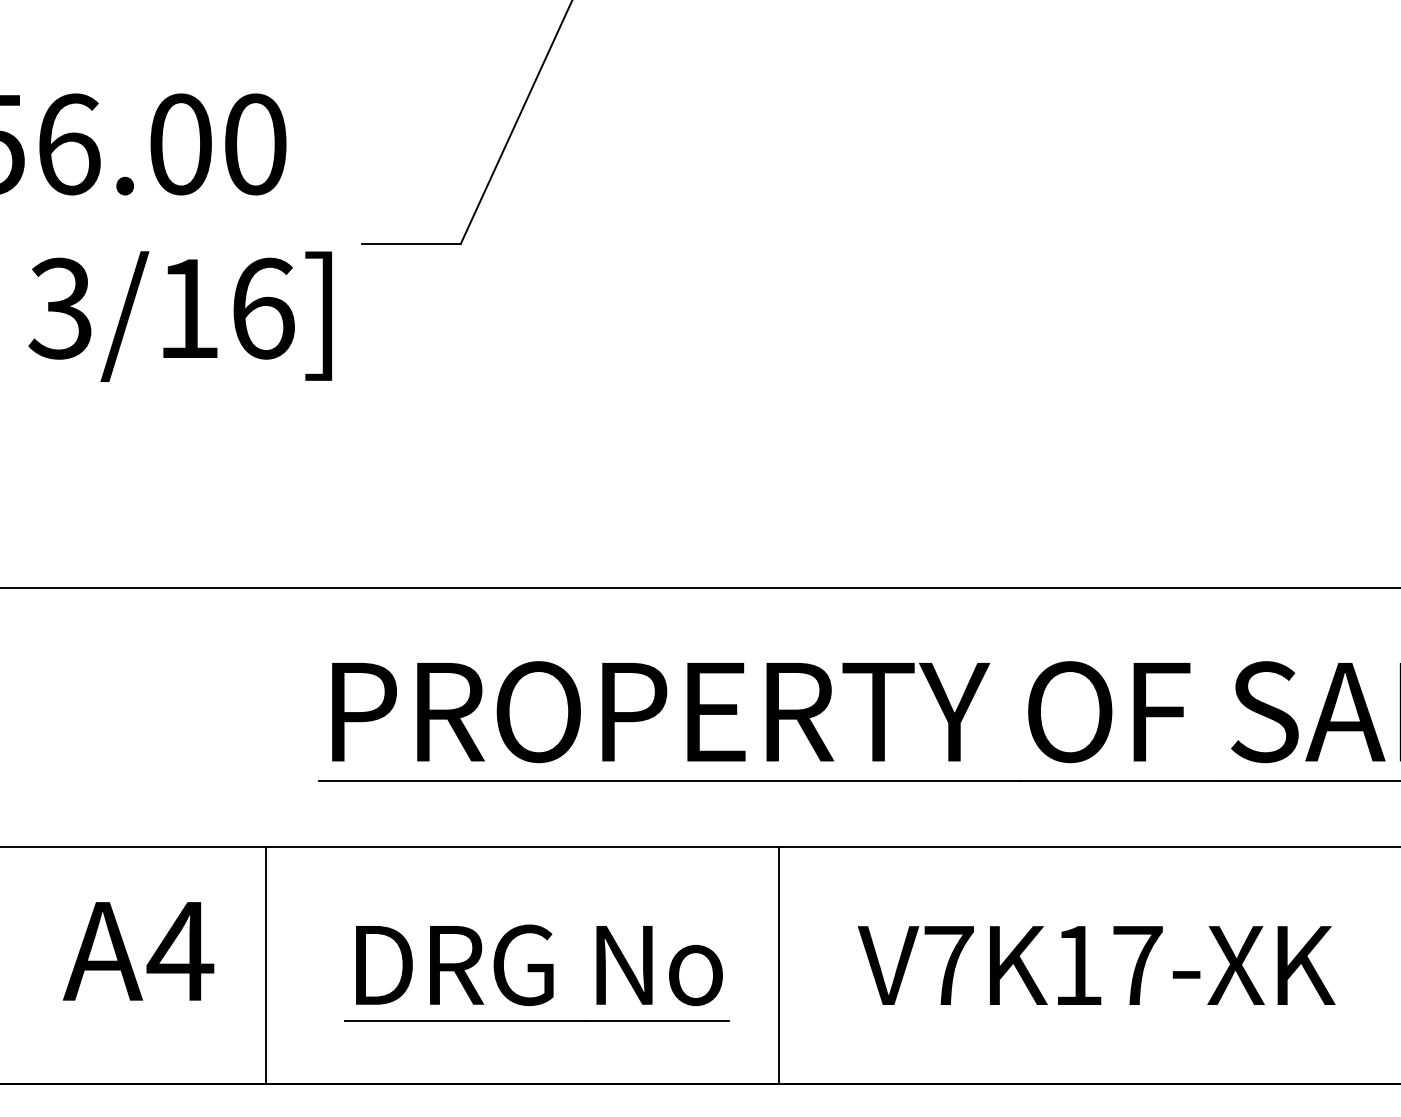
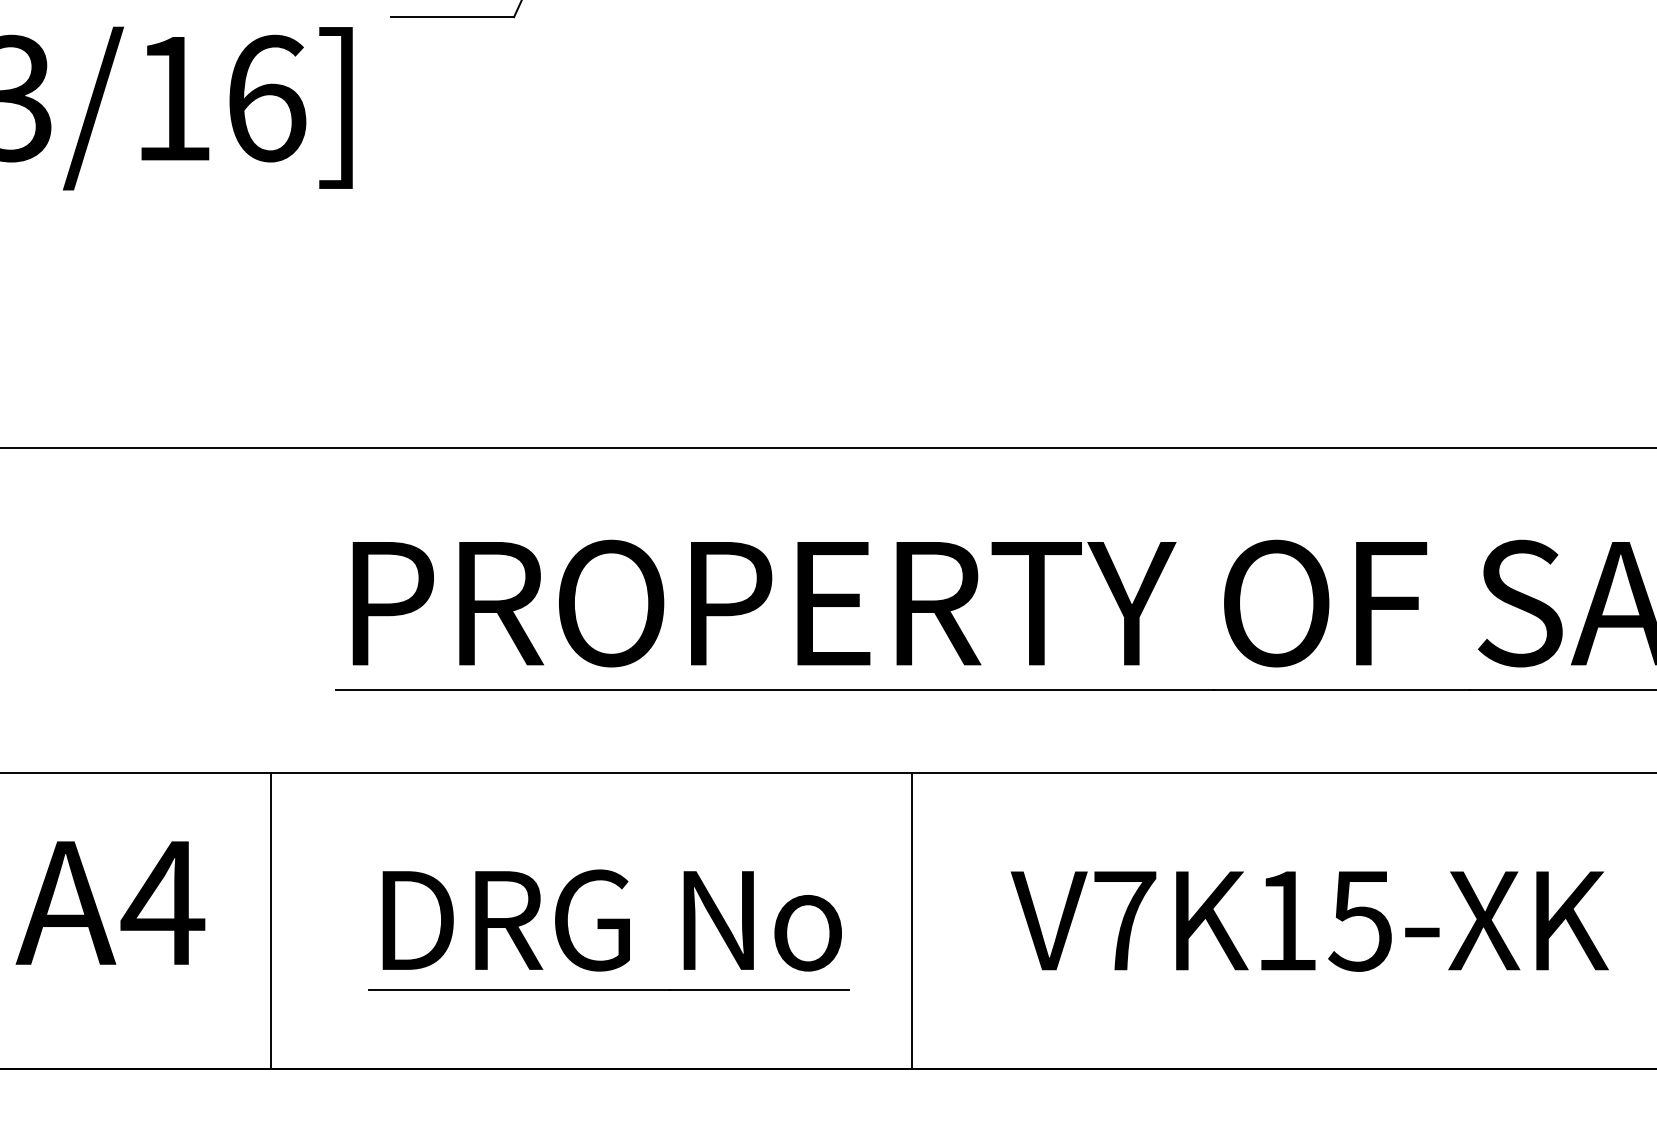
text: (1136, 966) -> (1359, 921), V7K17-XK -> V7K15-XK

